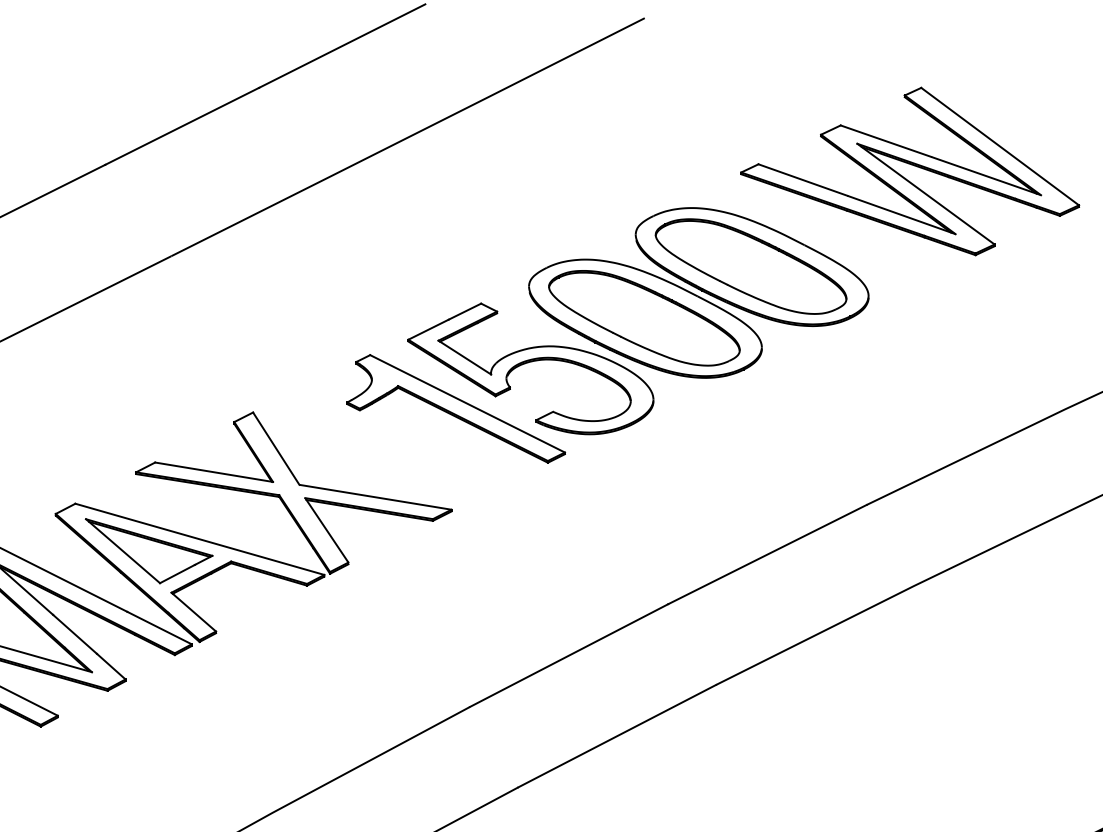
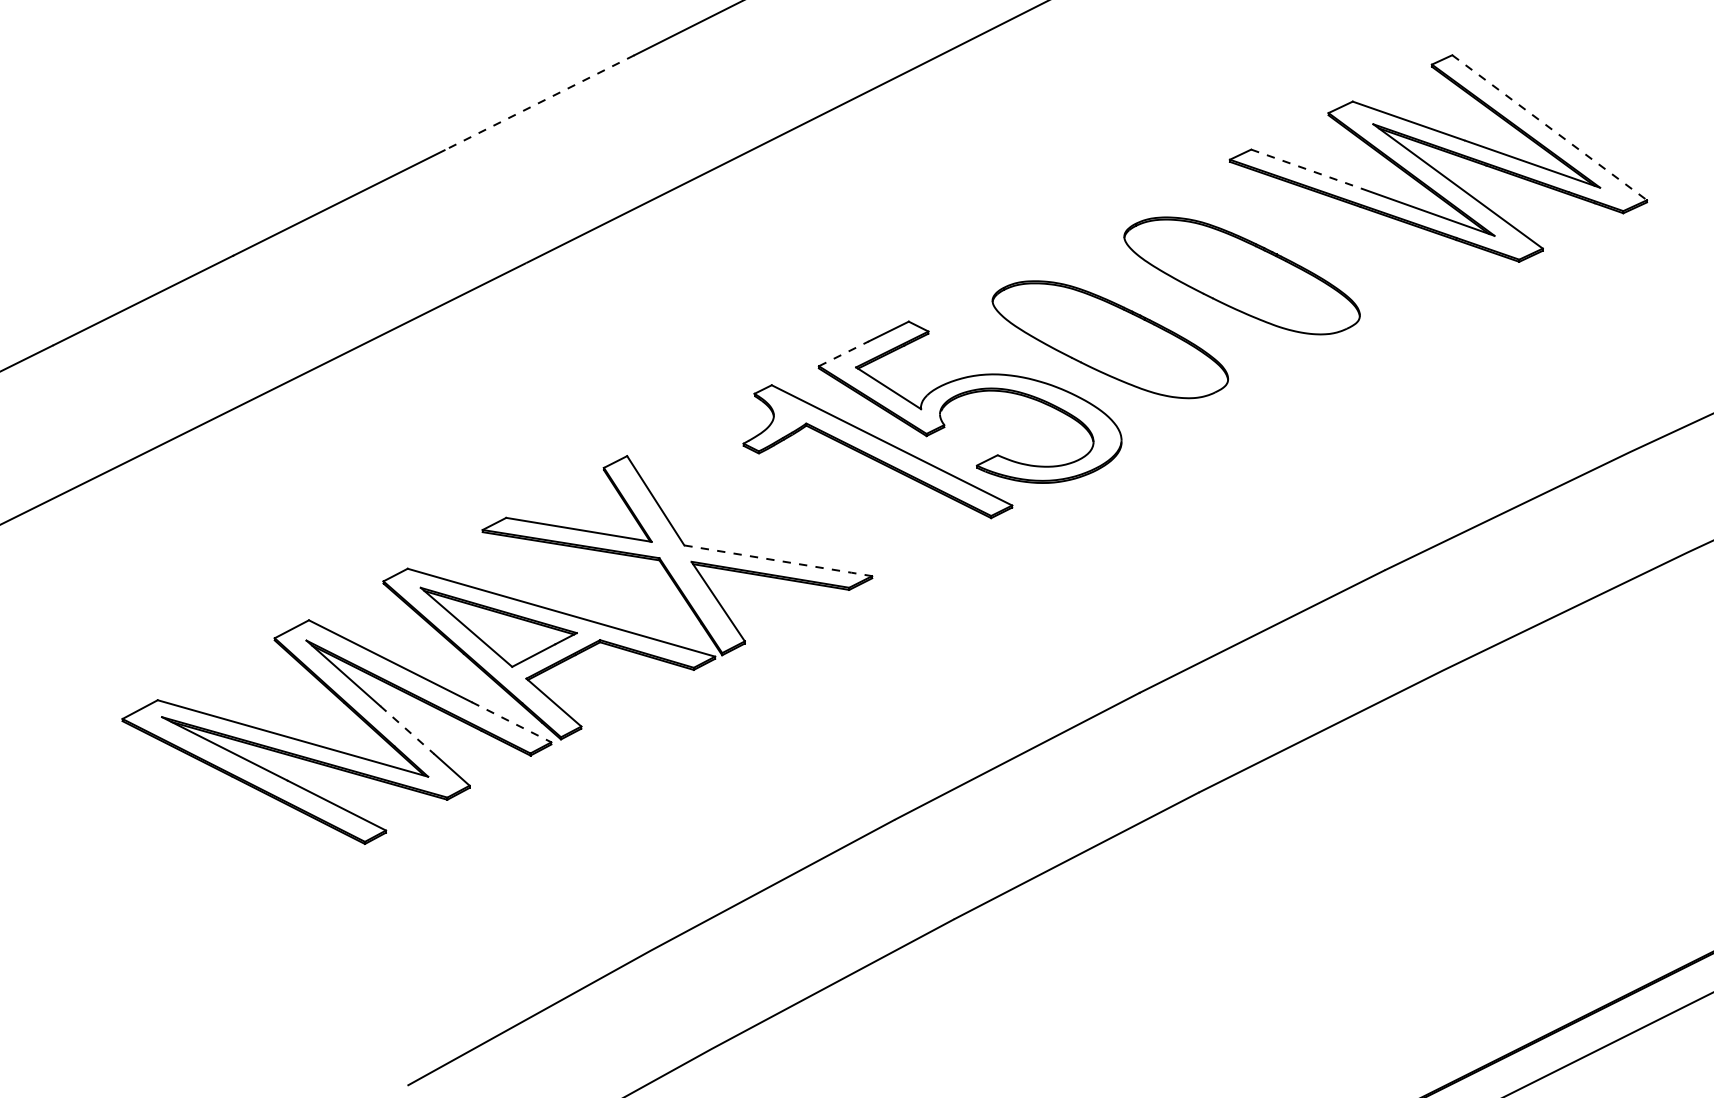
line: (182, 126) -> (539, 102), solid -> dashed
line: (1000, 147) -> (1550, 128), solid -> dashed
line: (803, 180) -> (1306, 169), solid -> dashed
part: (698, 292) -> (1177, 308), removed
line: (428, 329) -> (843, 353), solid -> dashed
line: (375, 497) -> (778, 560), solid -> dashed
line: (159, 628) -> (511, 722), solid -> dashed
line: (75, 634) -> (407, 730), solid -> dashed

